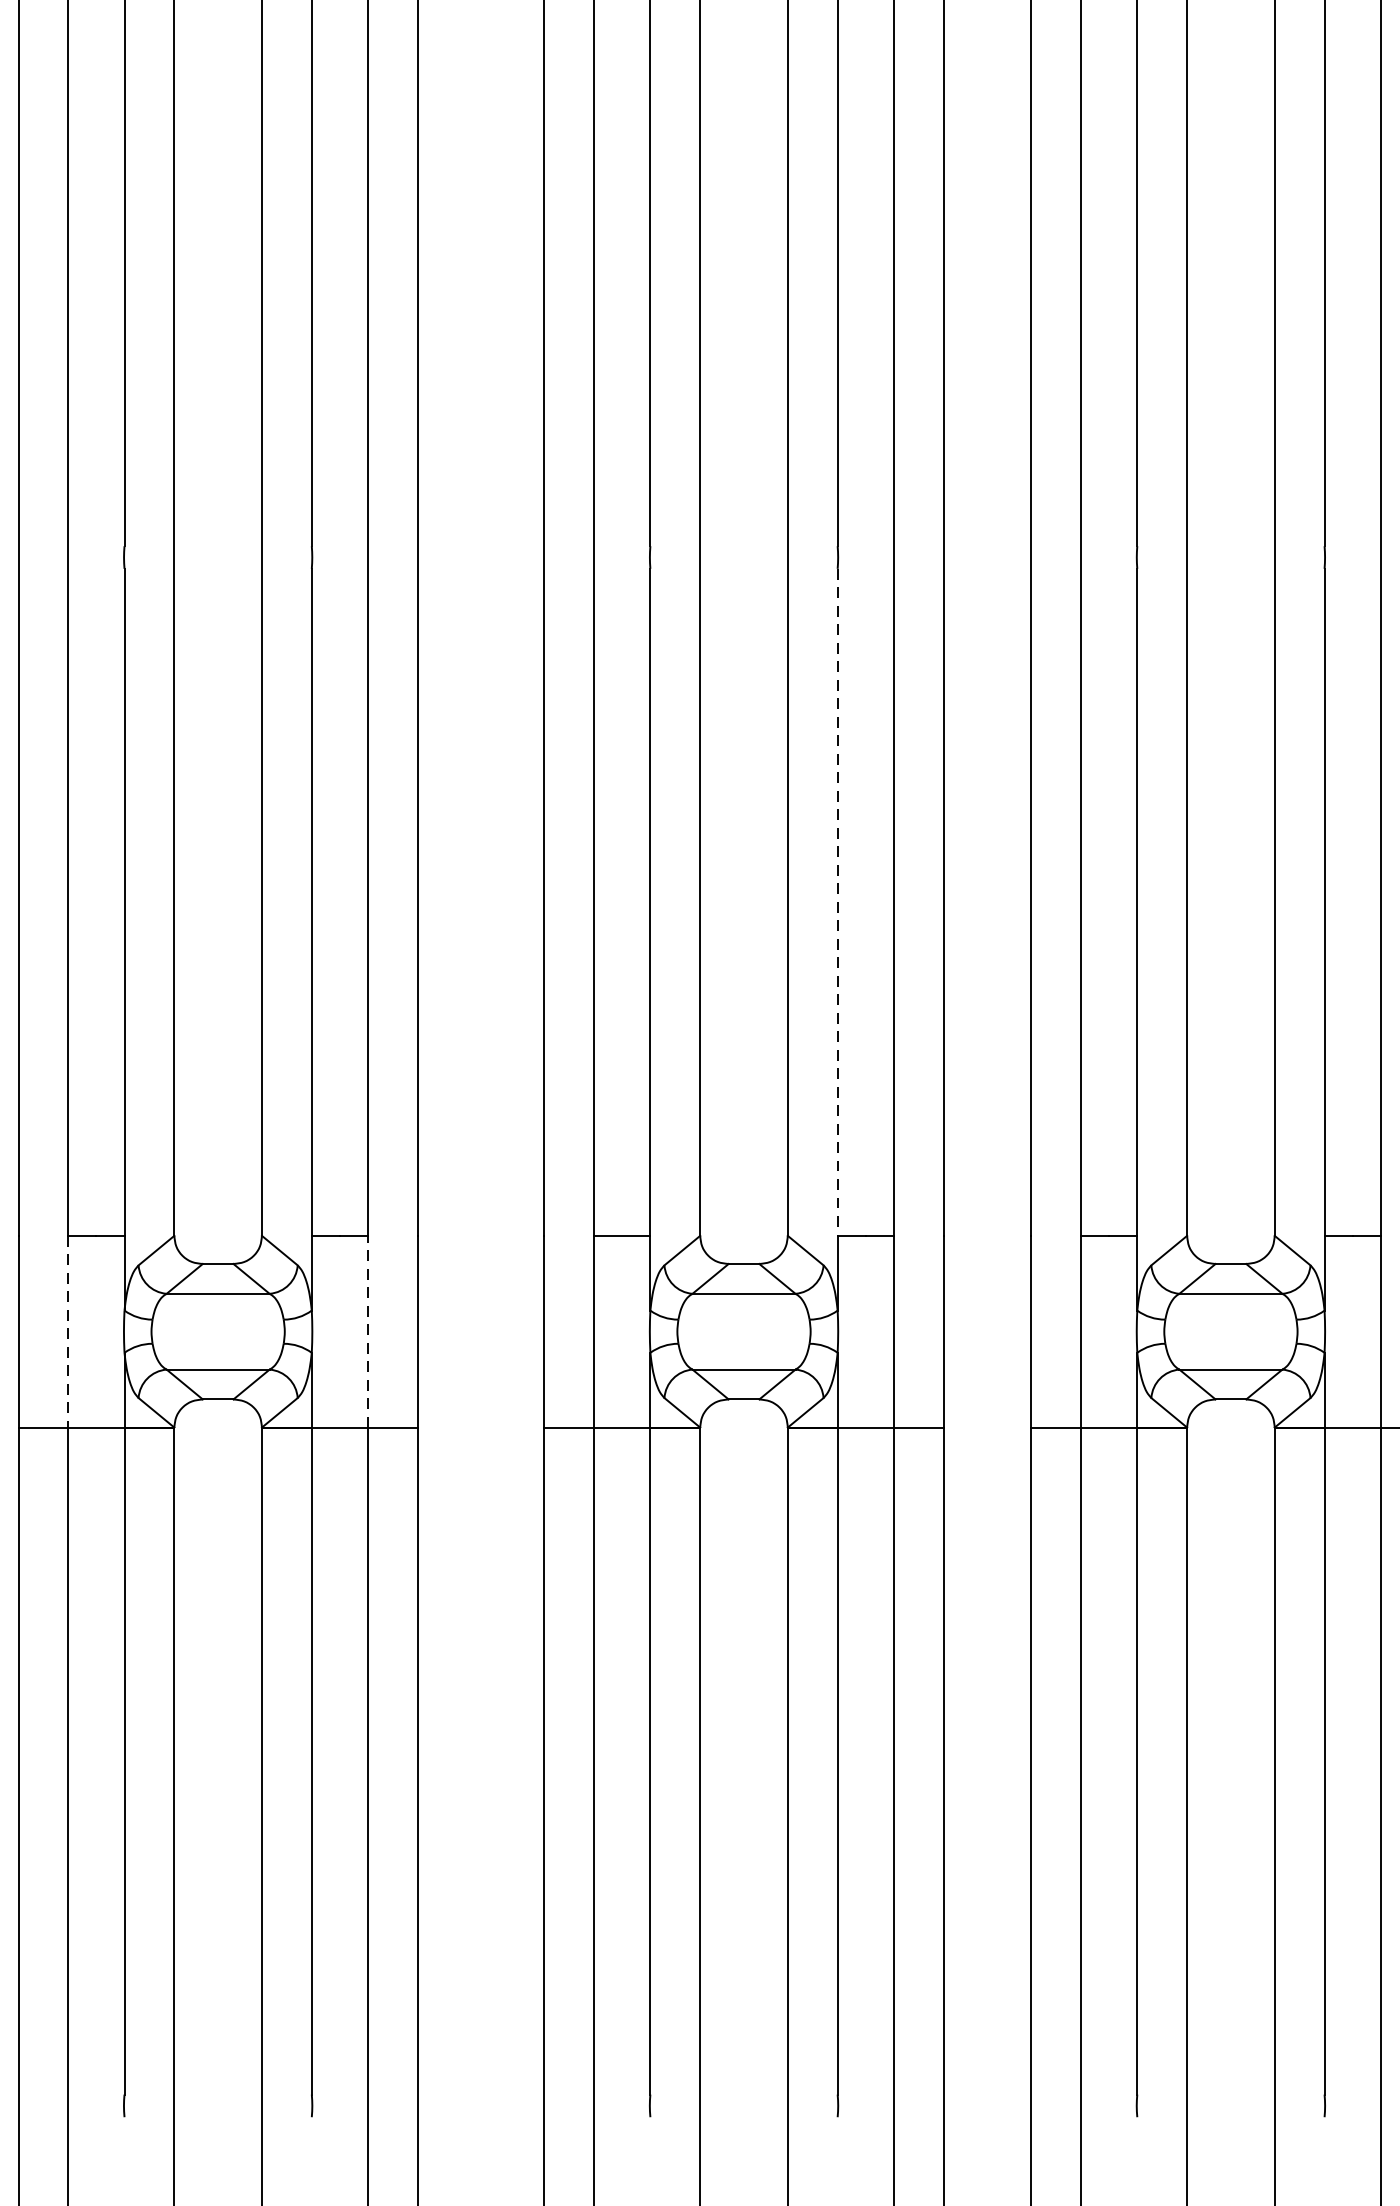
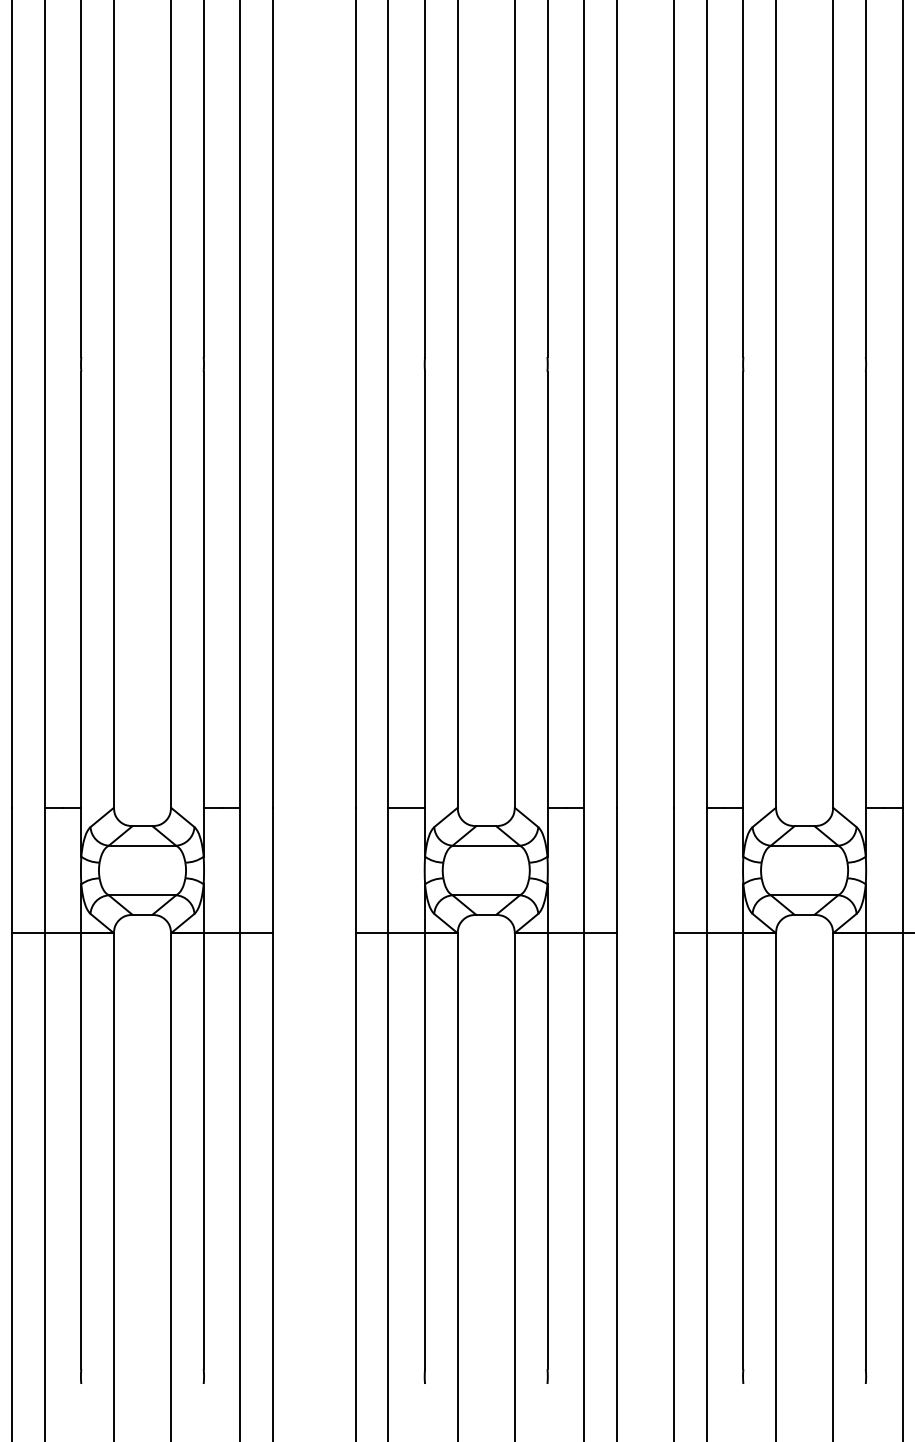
line: (837, 903) -> (547, 590), dashed -> solid
line: (68, 1331) -> (44, 870), dashed -> solid
line: (368, 1331) -> (240, 870), dashed -> solid

